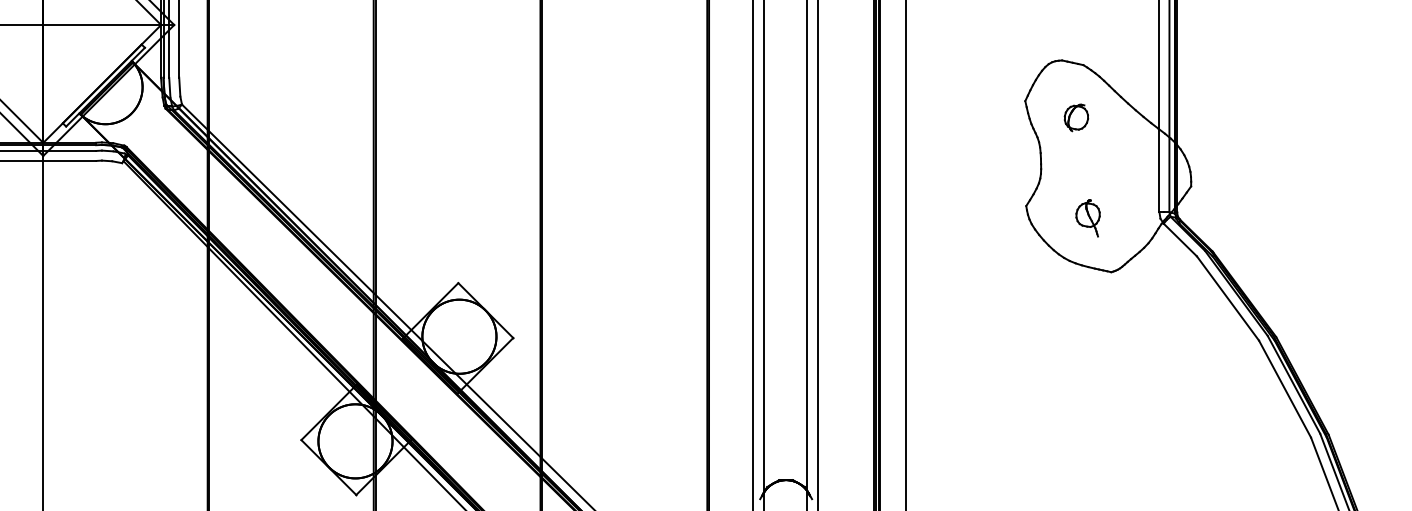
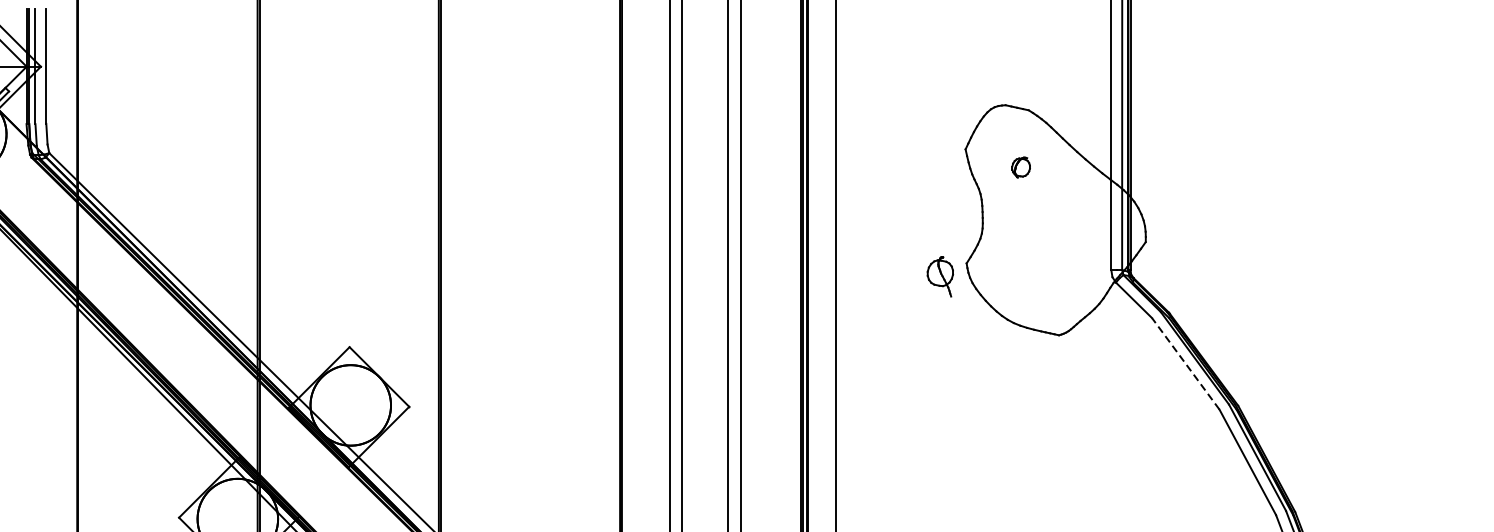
part: (1076, 117) -> (1021, 167), size x0.7
part: (1087, 218) -> (939, 276), moved
line: (1227, 298) -> (1185, 363), solid -> dashed

